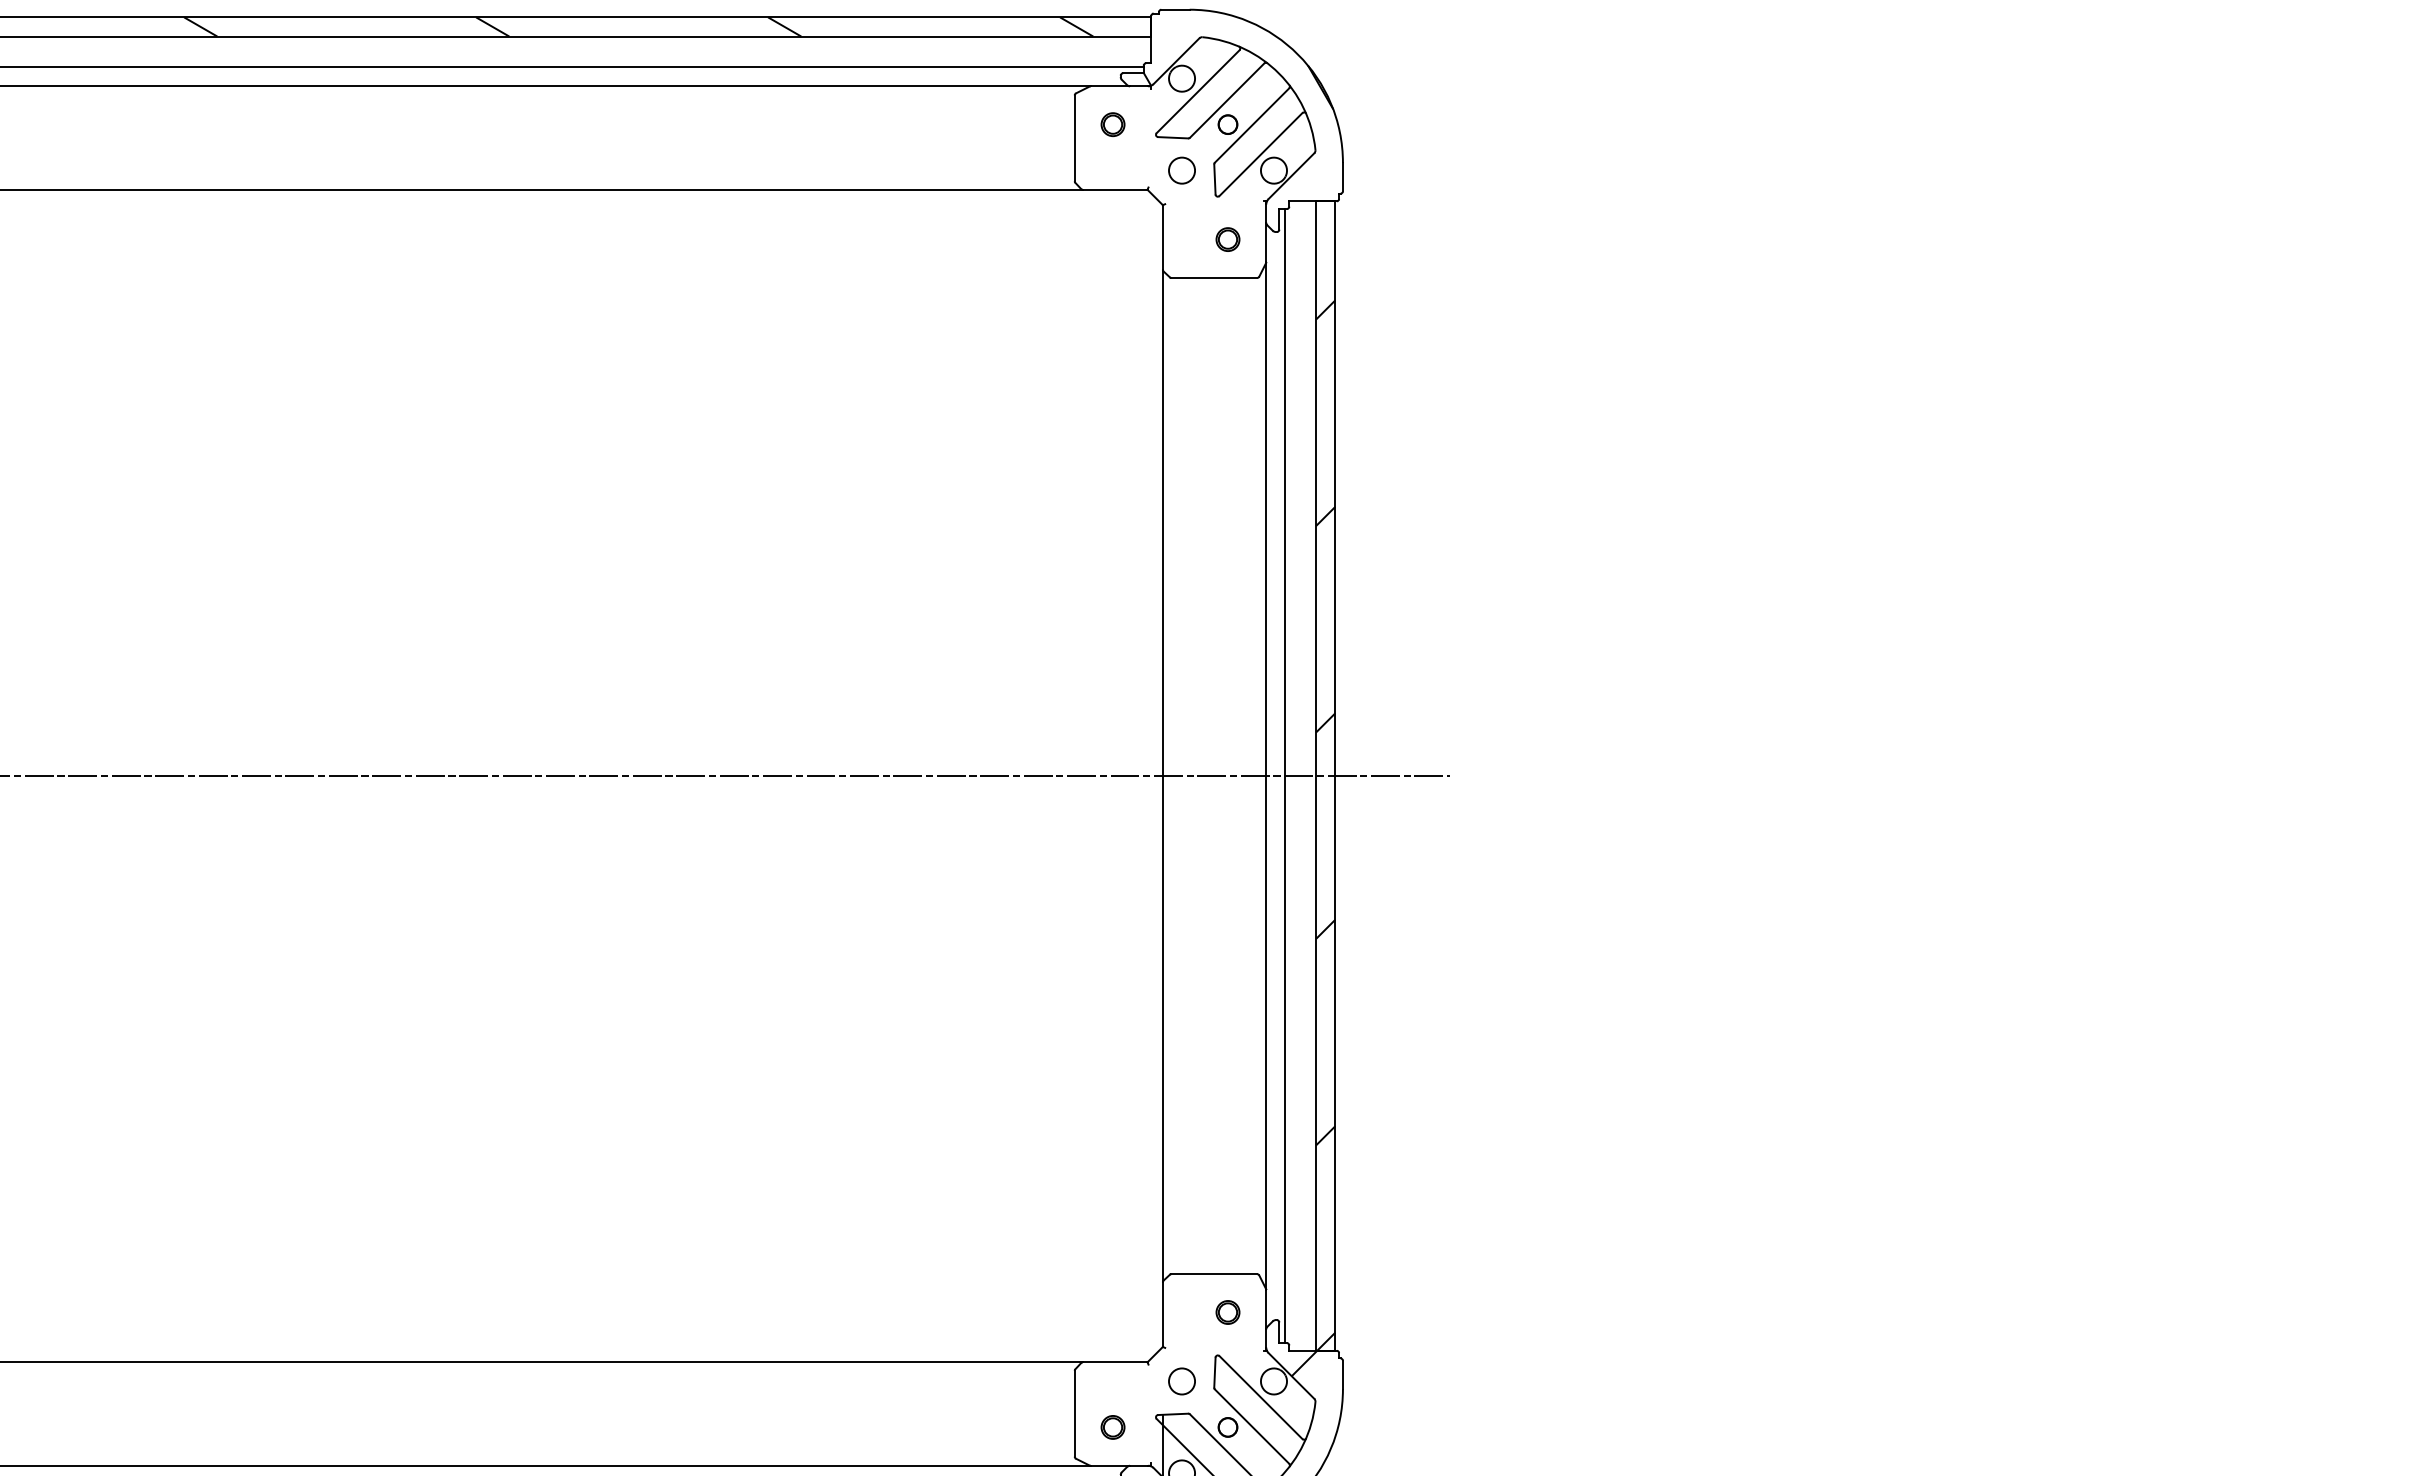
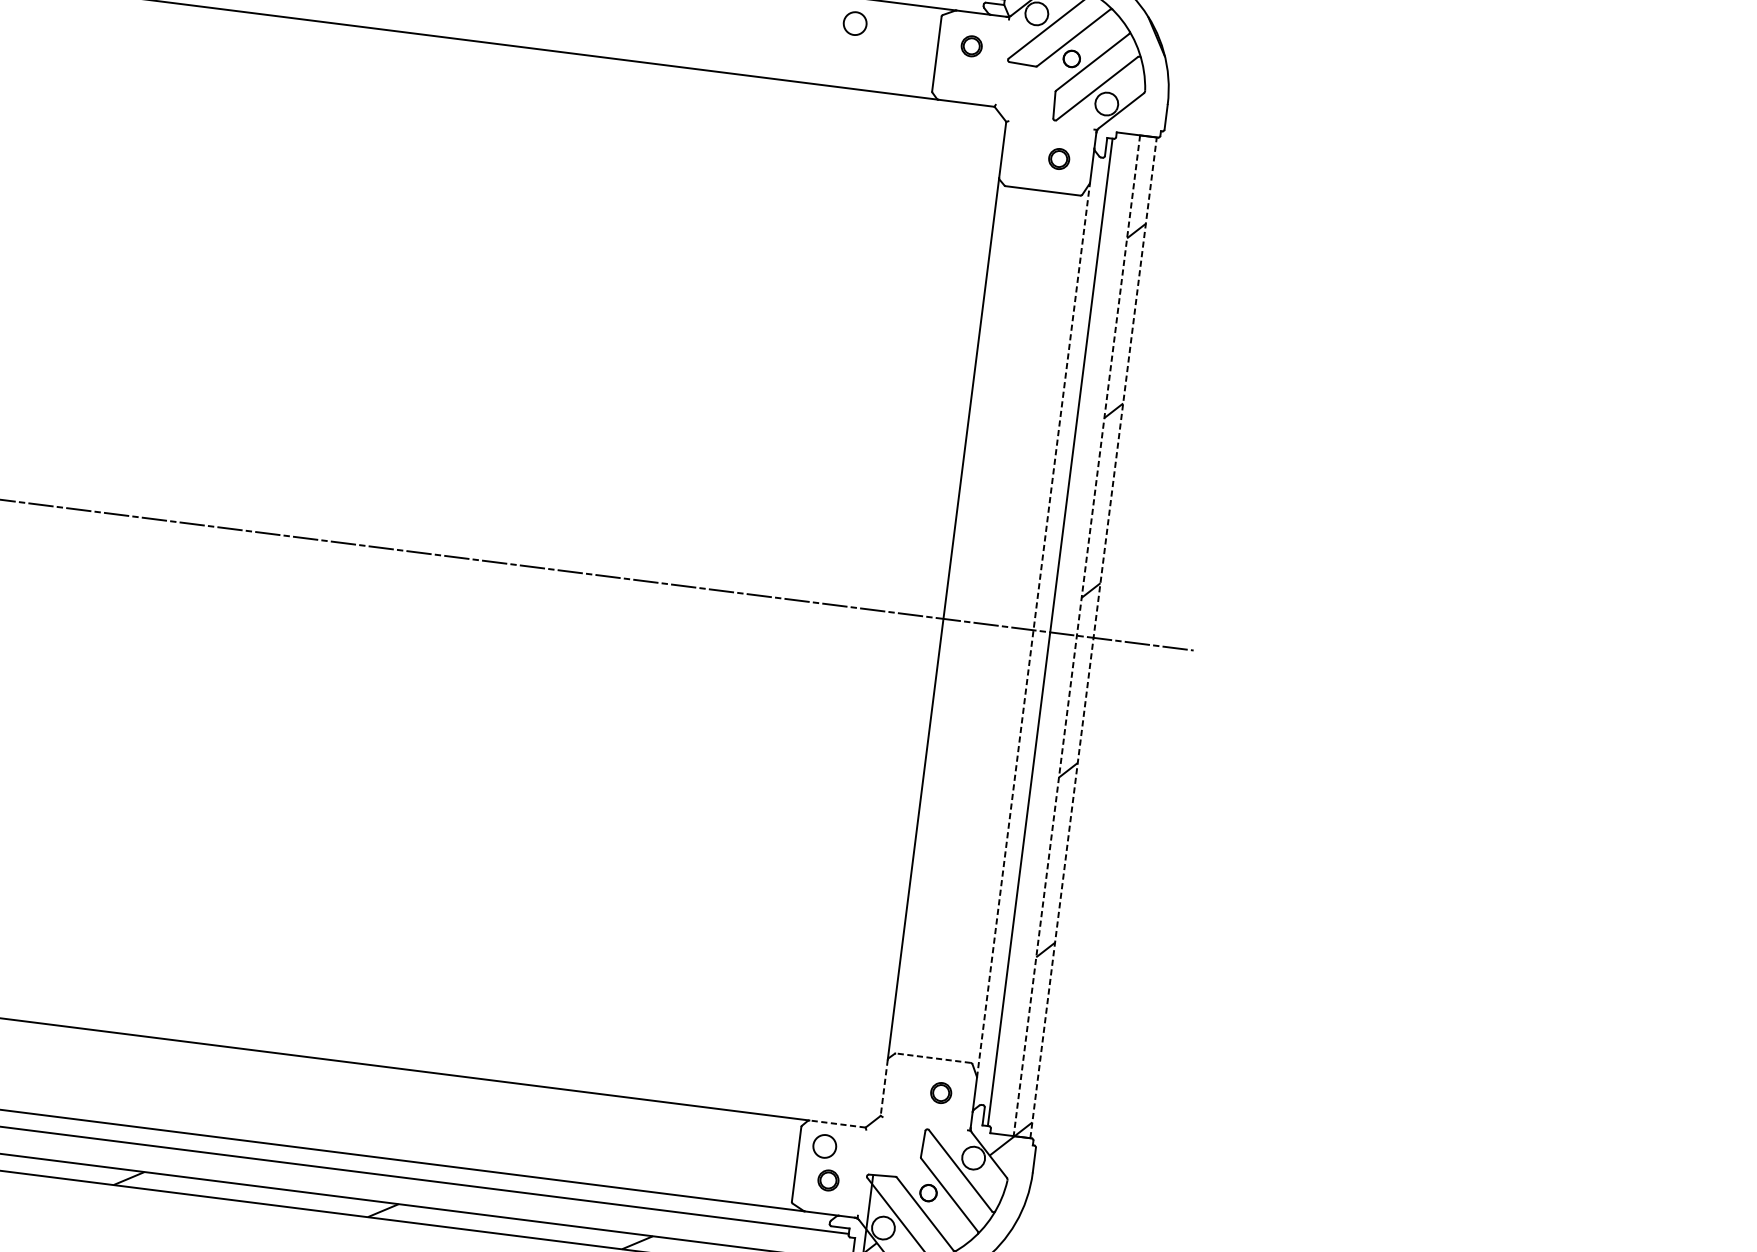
circle: (1181, 170) -> (854, 23), moved
line: (1266, 776) -> (1033, 630), solid -> dashed
line: (1316, 776) -> (1077, 636), solid -> dashed
line: (1335, 776) -> (1093, 638), solid -> dashed
line: (1214, 1274) -> (933, 1058), solid -> dashed
line: (1162, 1315) -> (883, 1088), solid -> dashed
line: (1114, 1362) -> (836, 1124), solid -> dashed
circle: (1181, 1381) -> (824, 1146), moved

